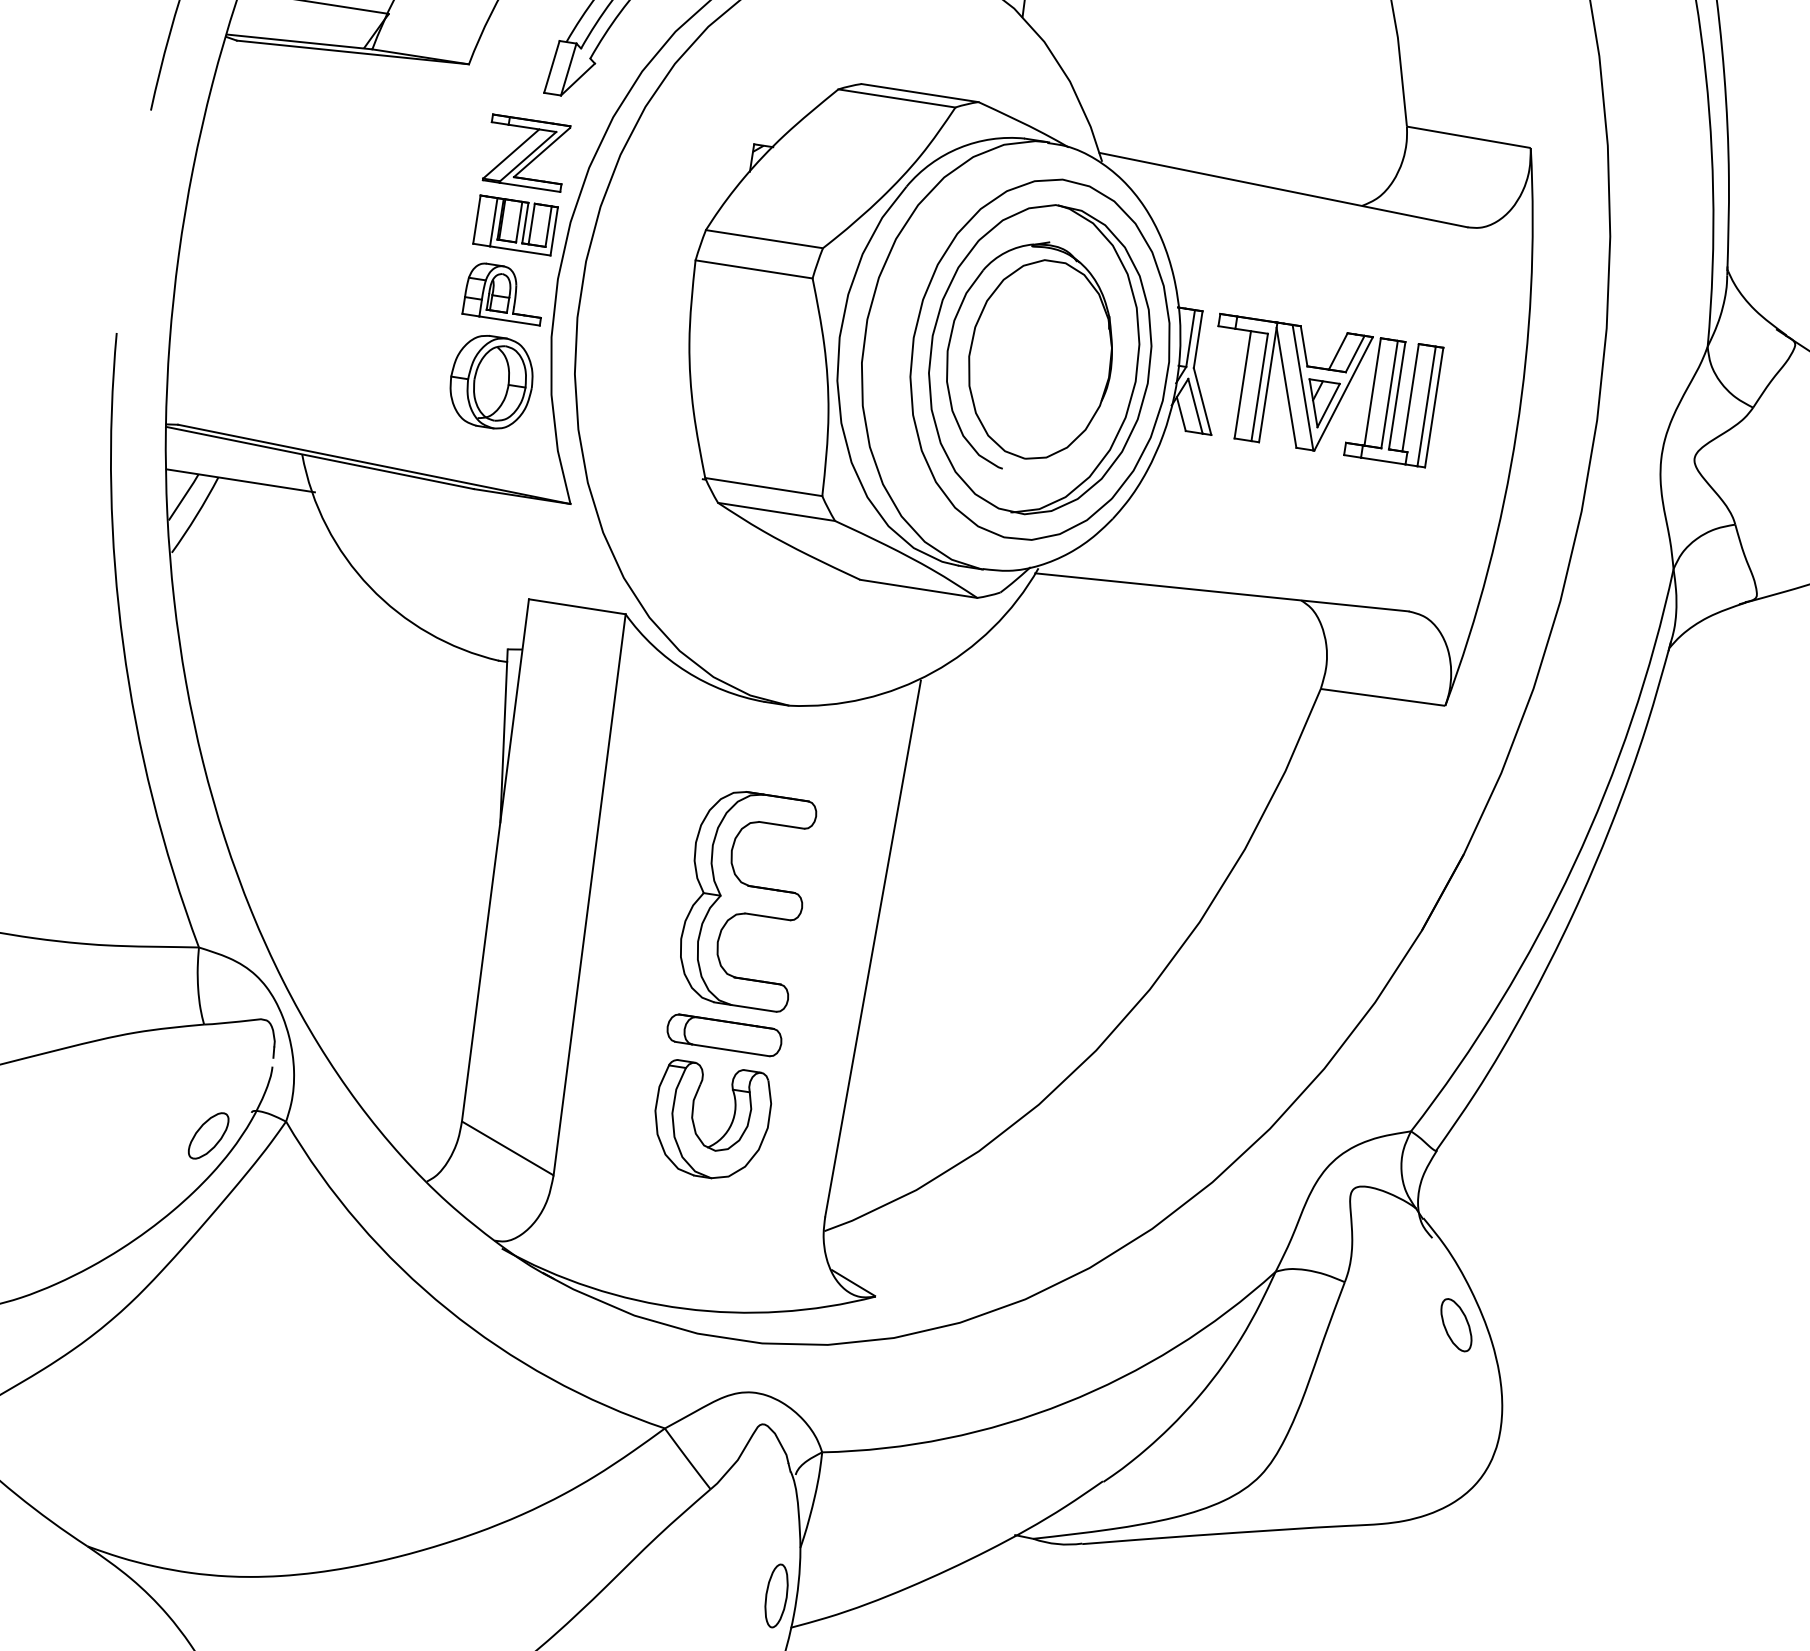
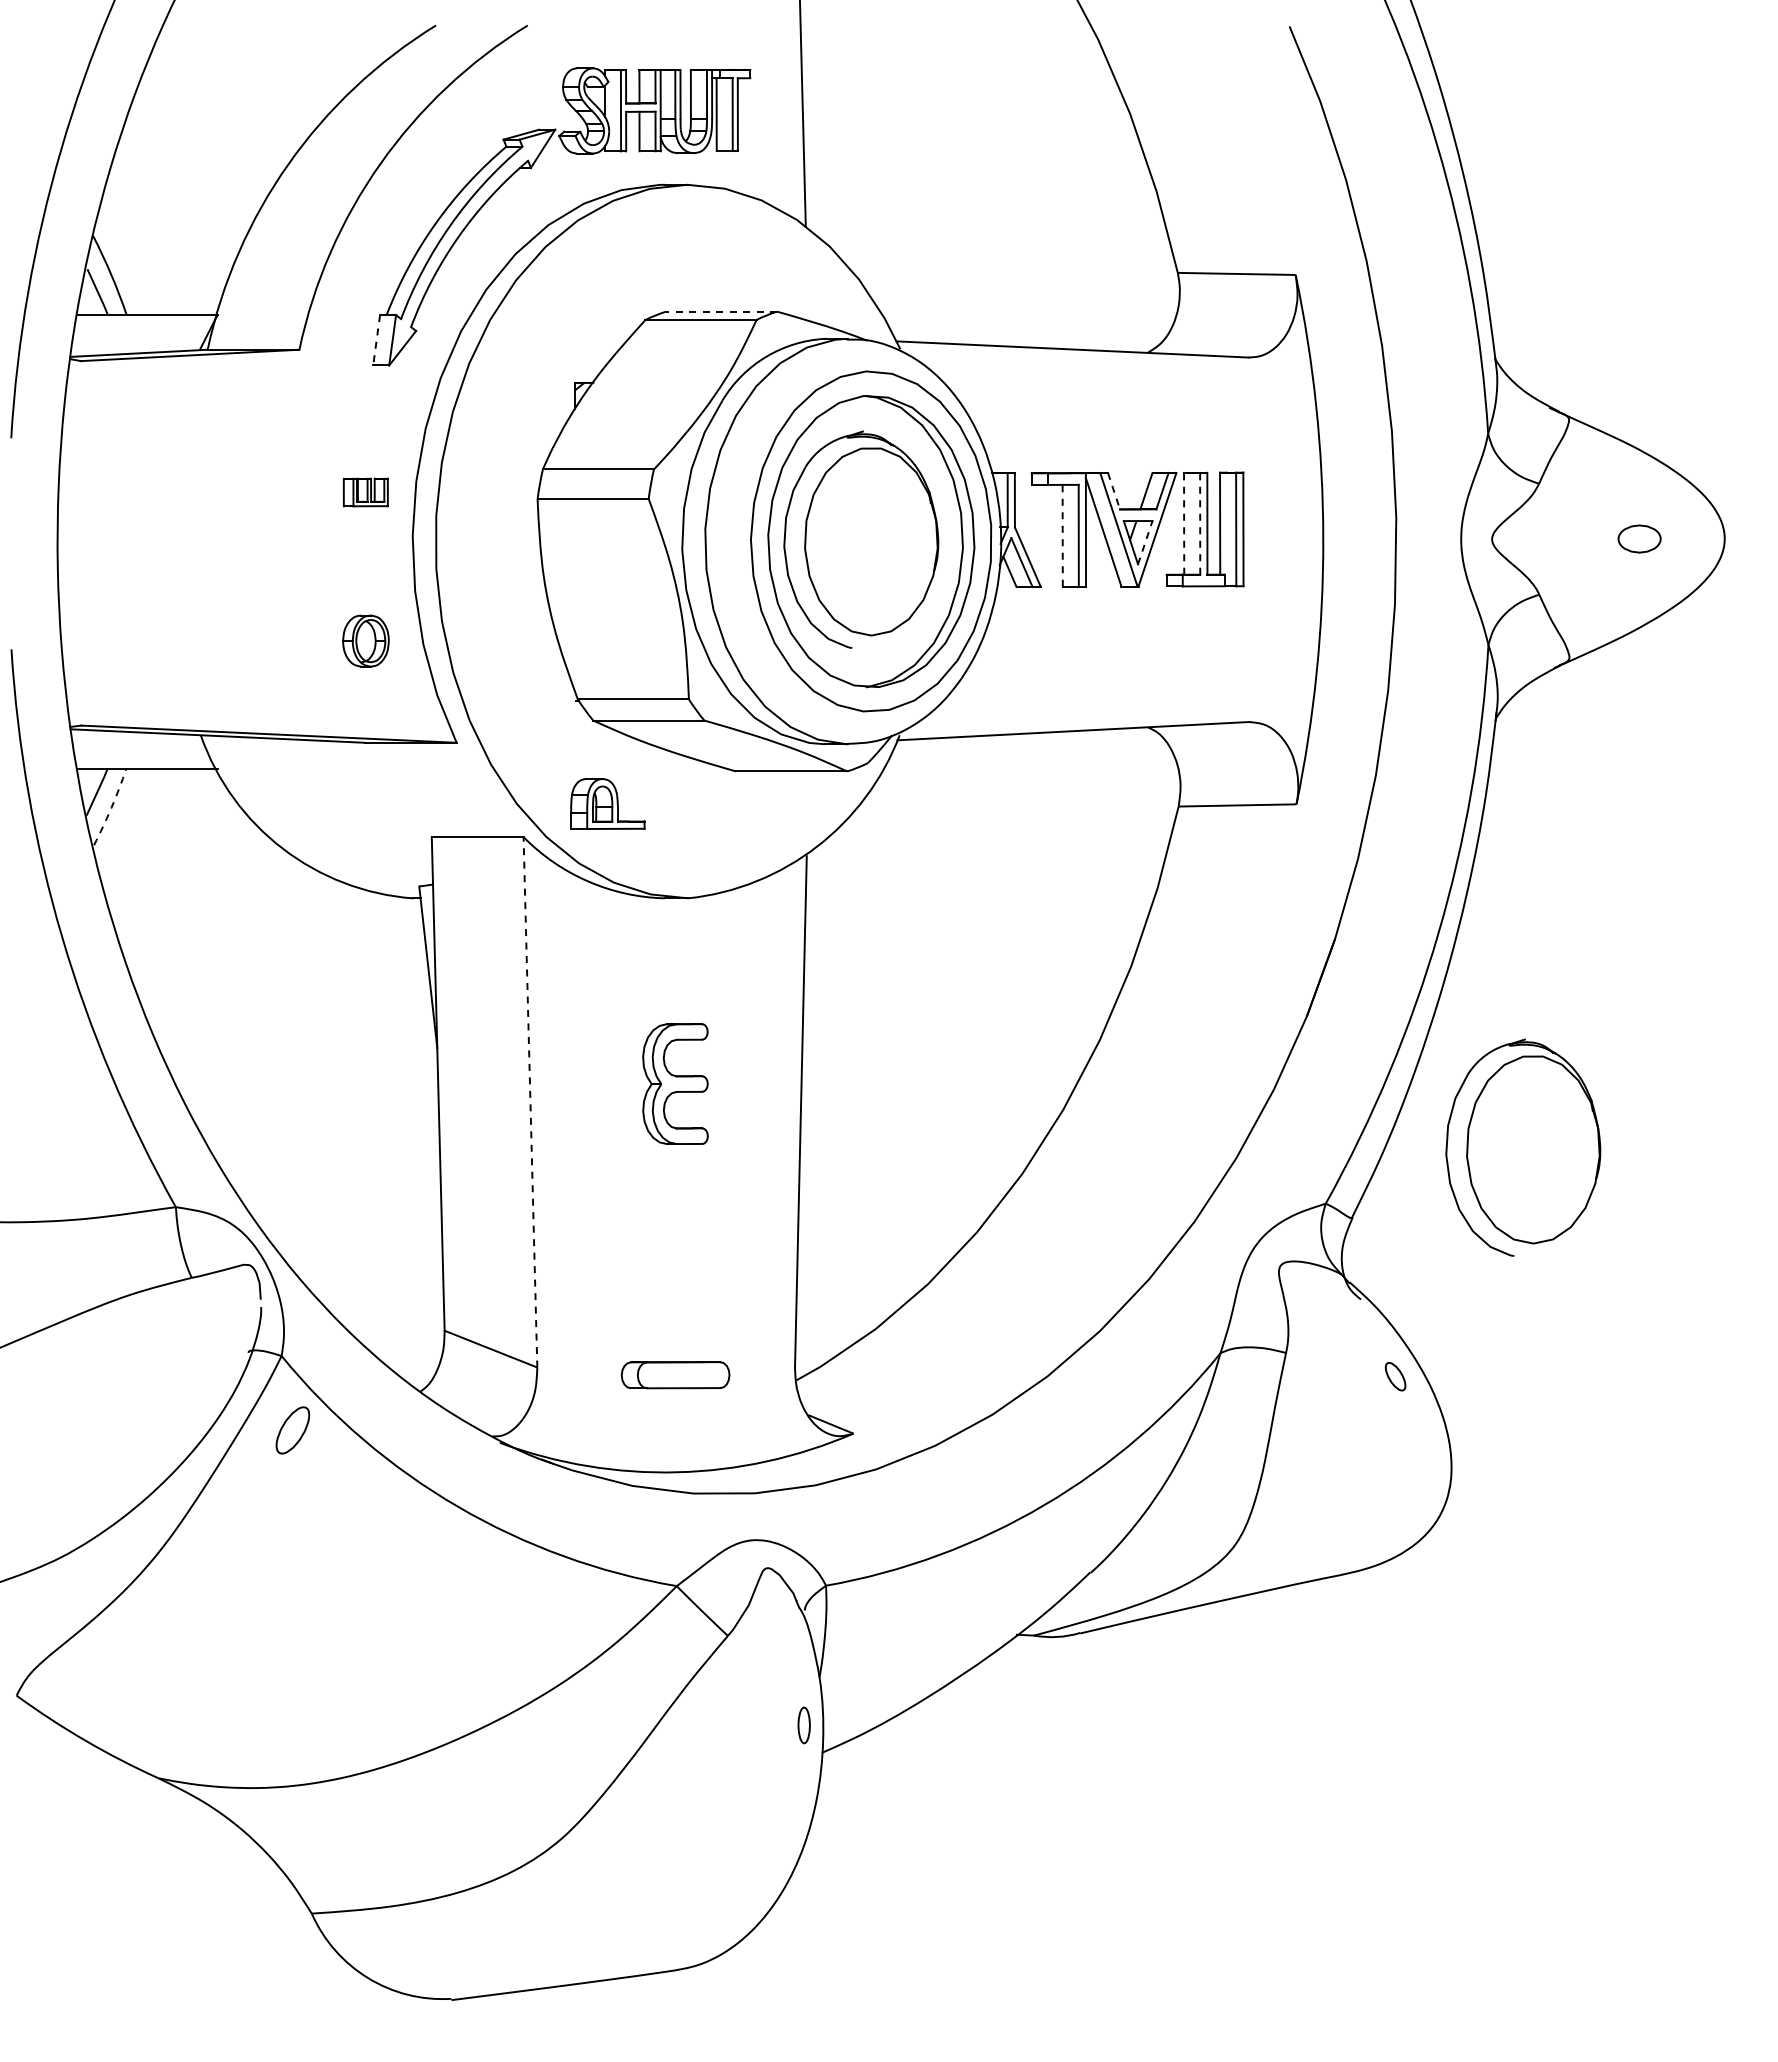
line: (551, 67) -> (376, 340), solid -> dashed
line: (919, 92) -> (721, 311), solid -> dashed
part: (526, 152) -> (365, 423), removed
part: (515, 225) -> (365, 492), size x0.6
part: (504, 292) -> (607, 803), moved
line: (1304, 346) -> (1114, 491), solid -> dashed
part: (491, 381) -> (365, 640), size x0.6
line: (1242, 384) -> (1062, 535), solid -> dashed
line: (1373, 391) -> (1184, 523), solid -> dashed
line: (1389, 394) -> (1200, 523), solid -> dashed
line: (1328, 405) -> (1145, 542), solid -> dashed
arc: (196, 515) -> (111, 807), solid -> dashed
line: (589, 894) -> (530, 1101), solid -> dashed
part: (745, 898) -> (675, 1083), size x0.6
part: (724, 1035) -> (675, 1375), moved
part: (1628, 1104) -> (1523, 1147), added
part: (694, 1122) -> (660, 1298), removed
part: (208, 1135) -> (292, 1430), moved
part: (1456, 1324) -> (1395, 1376), size x0.6
part: (775, 1595) -> (803, 1725), size x0.6

